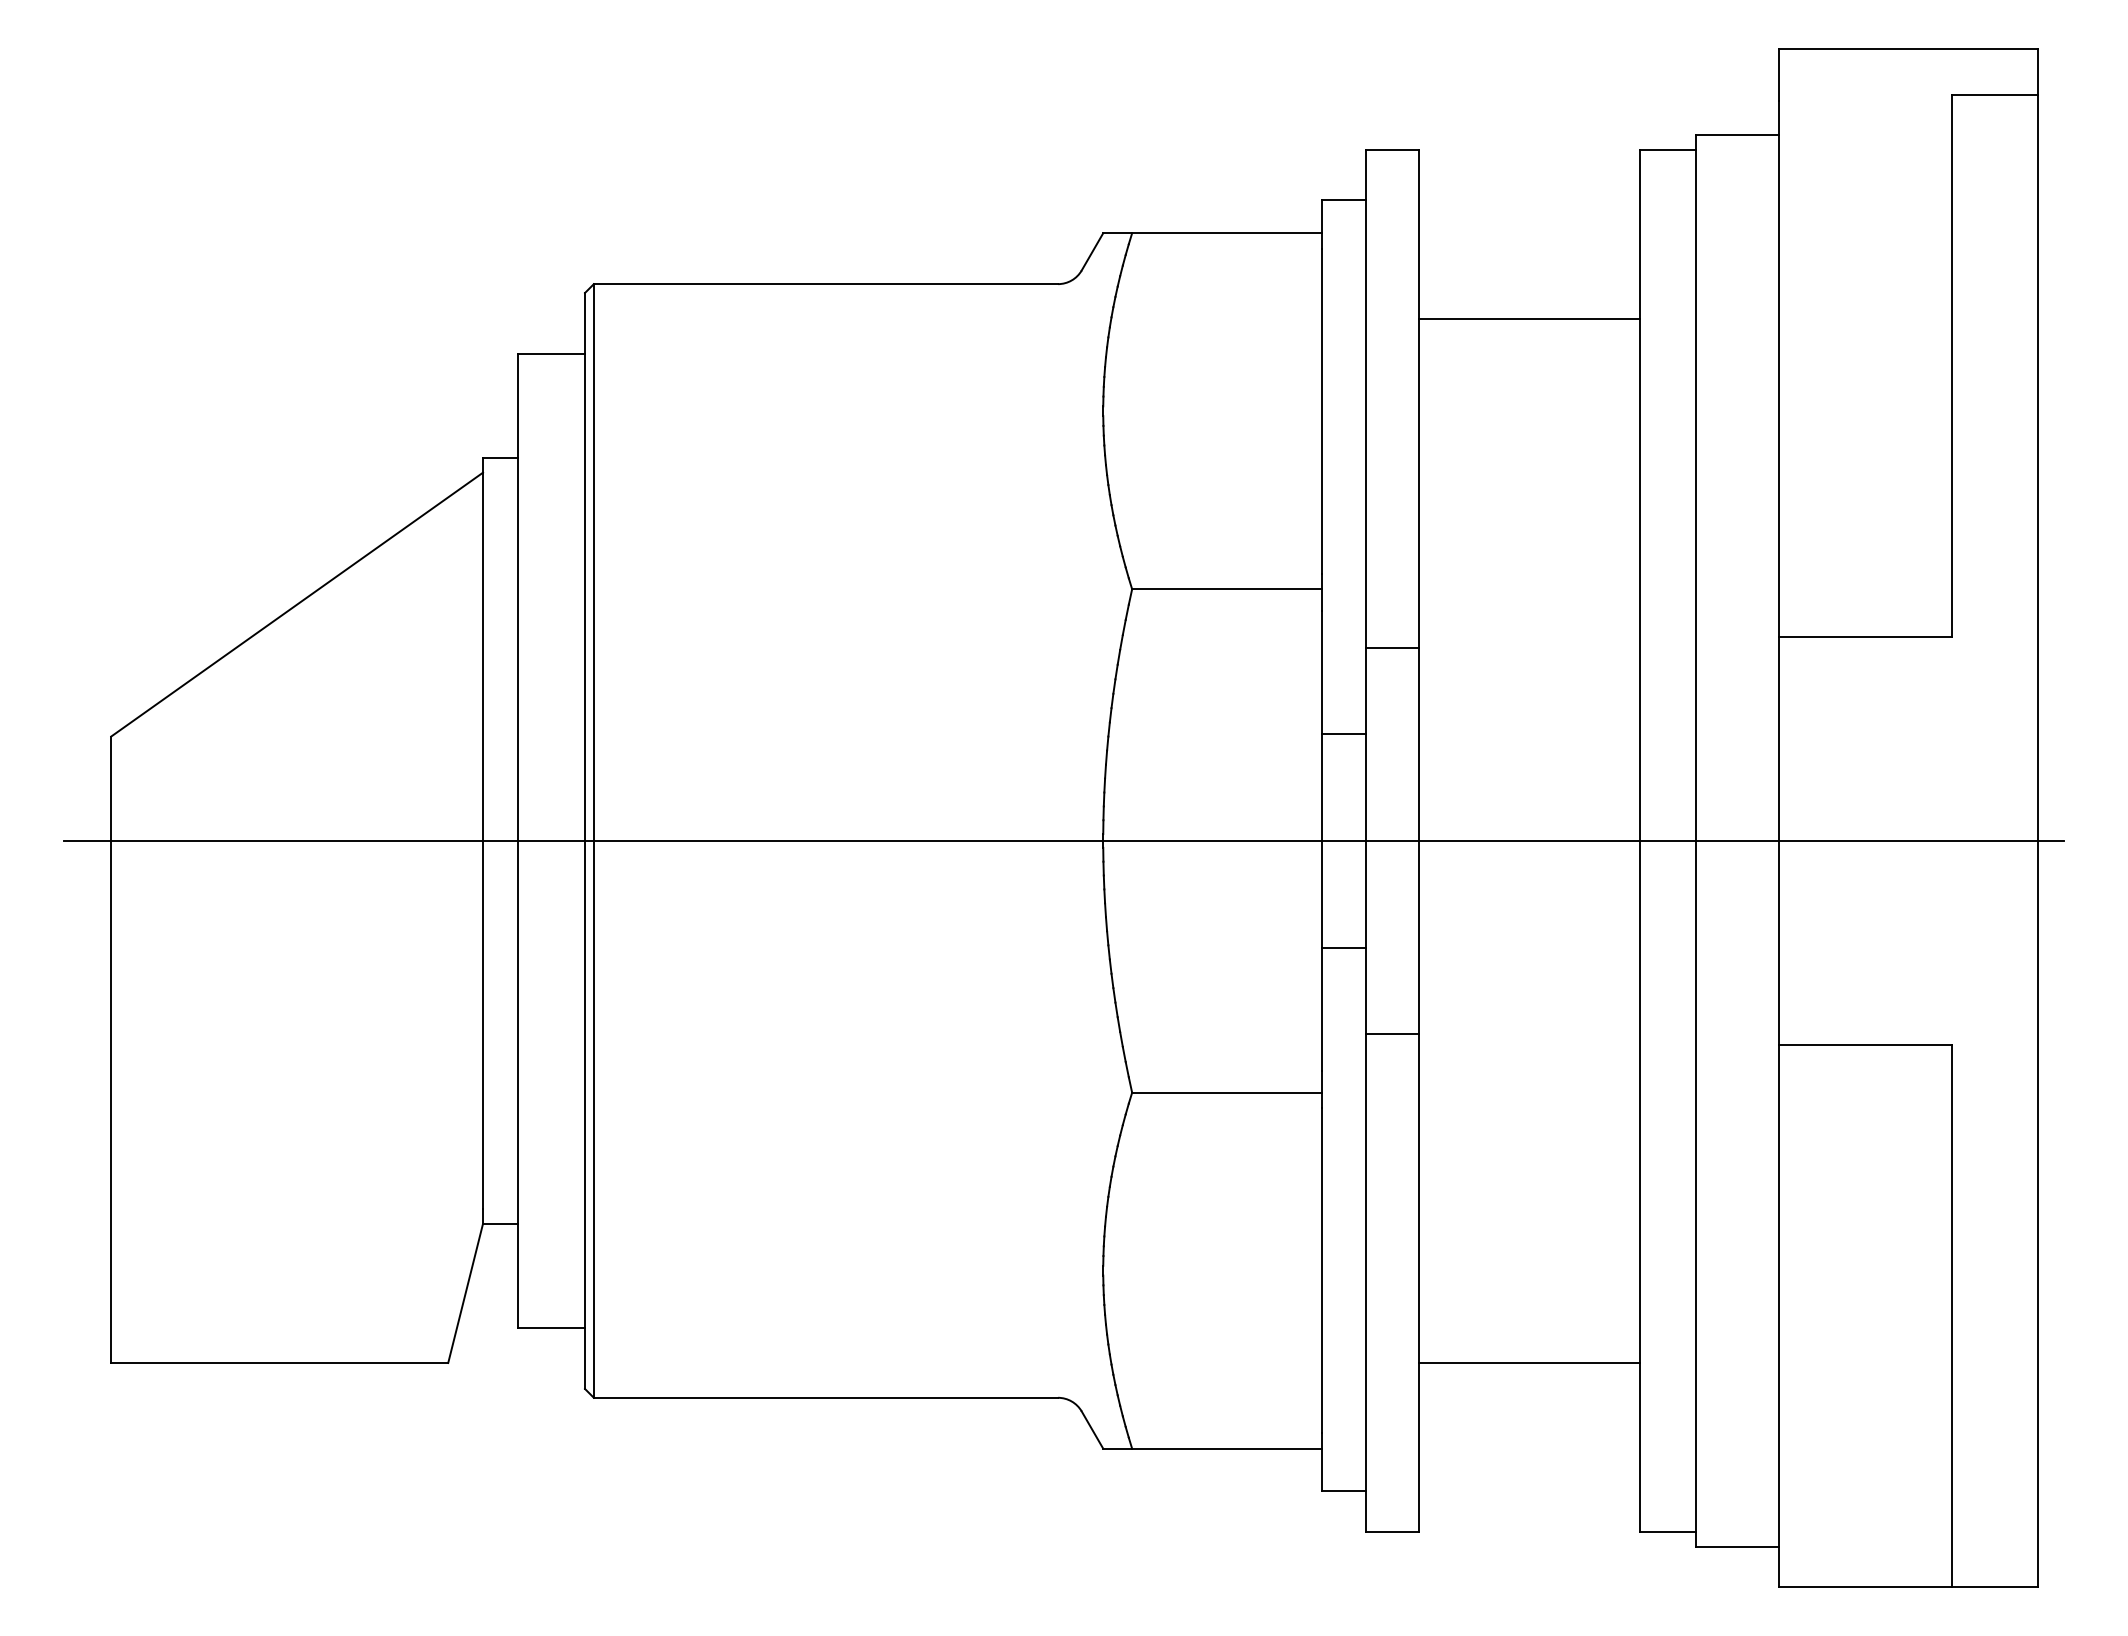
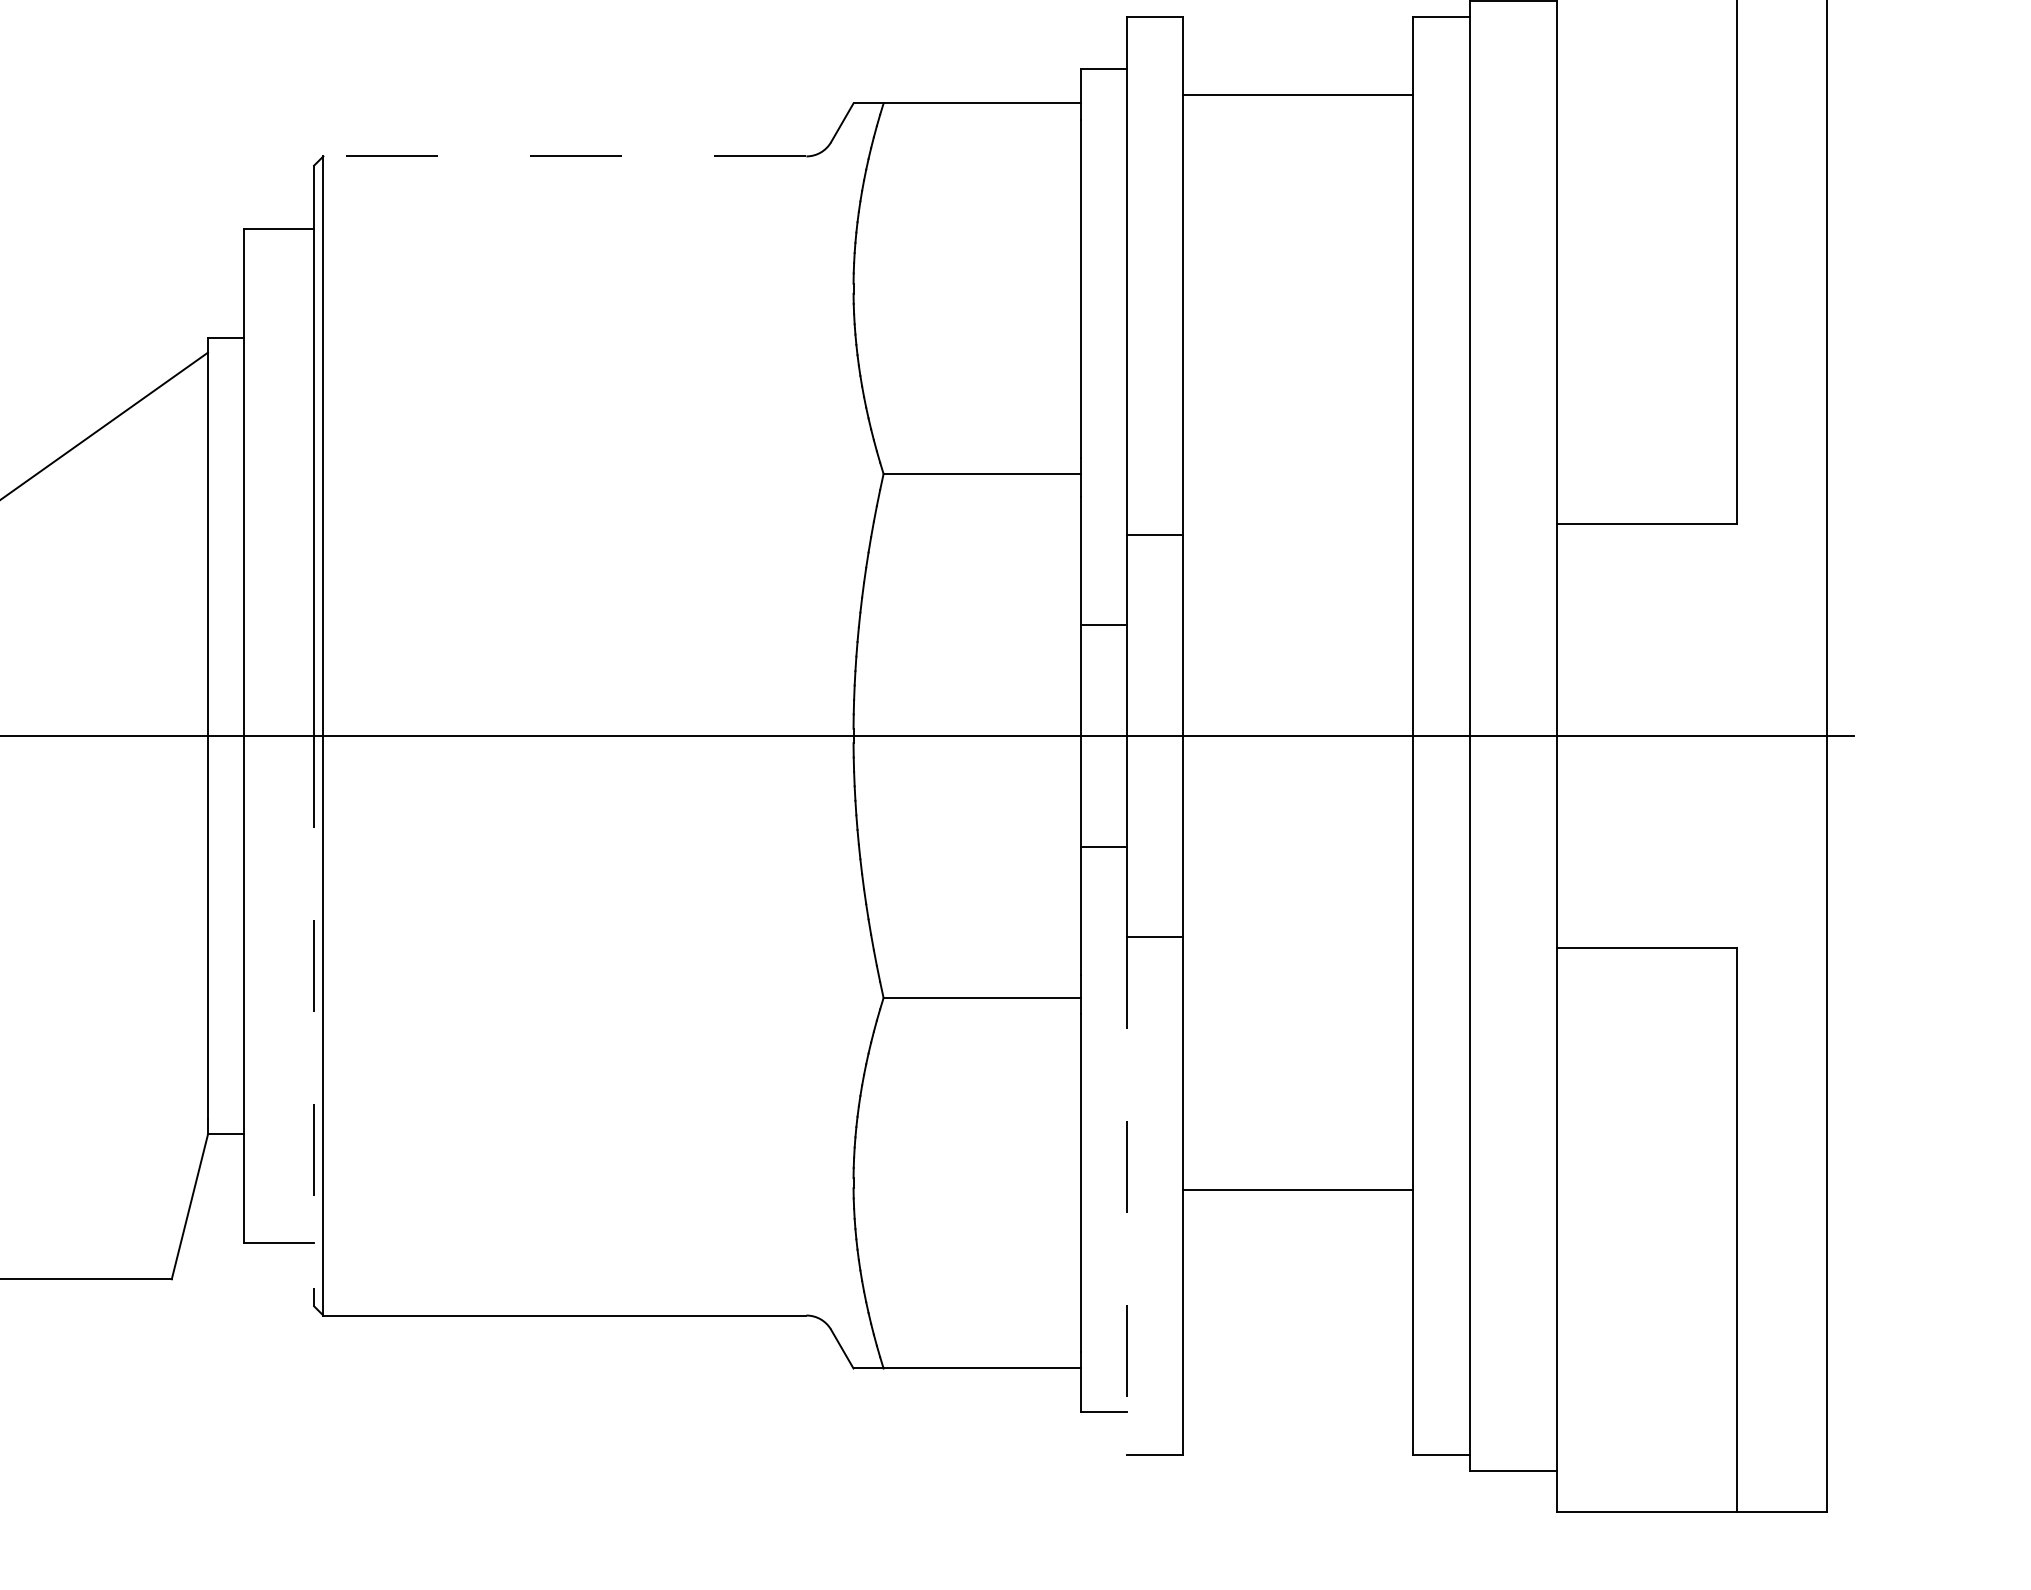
line: (825, 284) -> (564, 156), solid -> dashed
line: (1529, 319) -> (1297, 95), moved
line: (585, 1114) -> (314, 1020), solid -> dashed
line: (1366, 1282) -> (1127, 1195), solid -> dashed
line: (1529, 1362) -> (1297, 1190), moved

